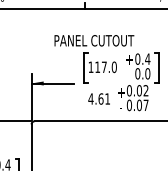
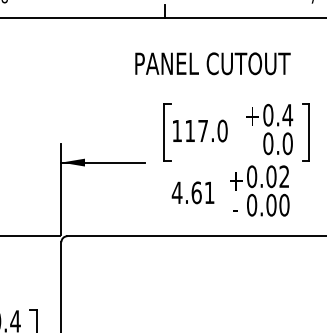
text: (94, 40) -> (213, 63), moved
text: (145, 105) -> (283, 205), 0.07 -> 0.00

